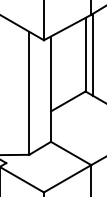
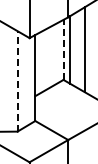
line: (85, 54) -> (63, 49), solid -> dashed
line: (29, 92) -> (17, 80), solid -> dashed

